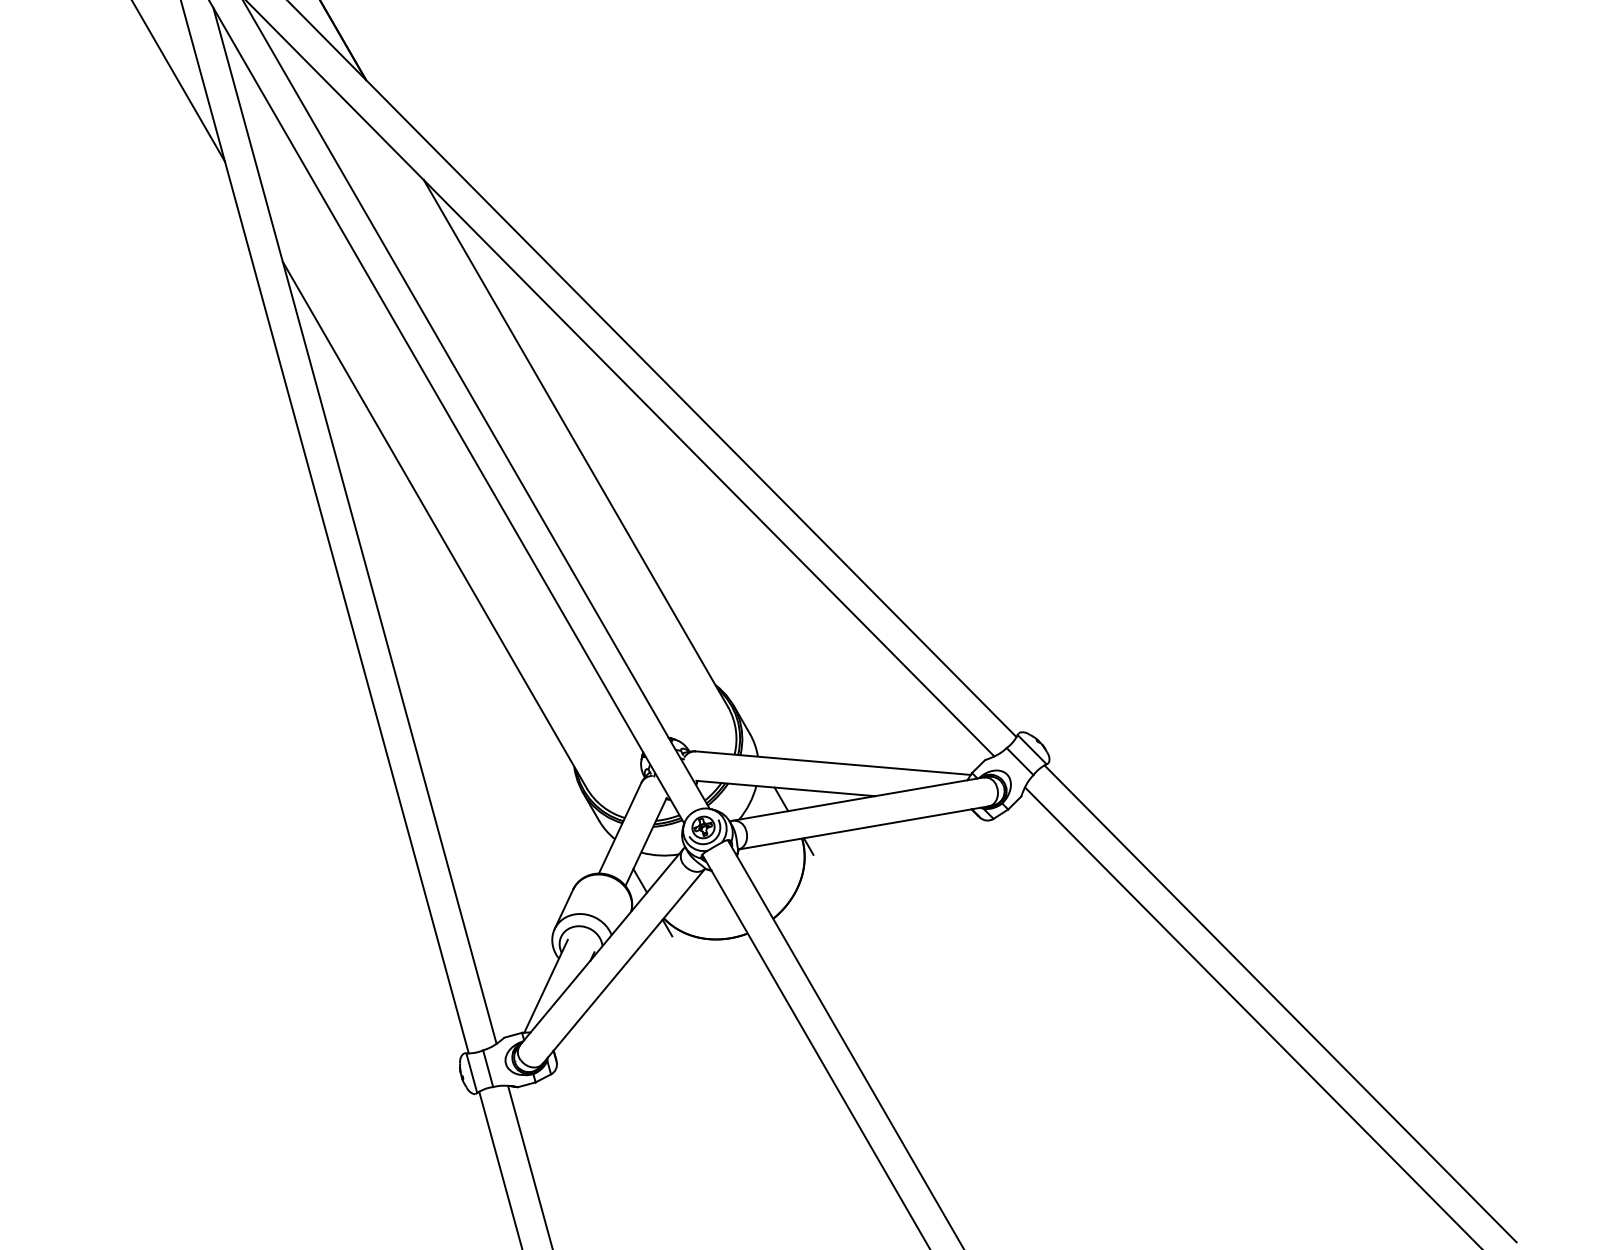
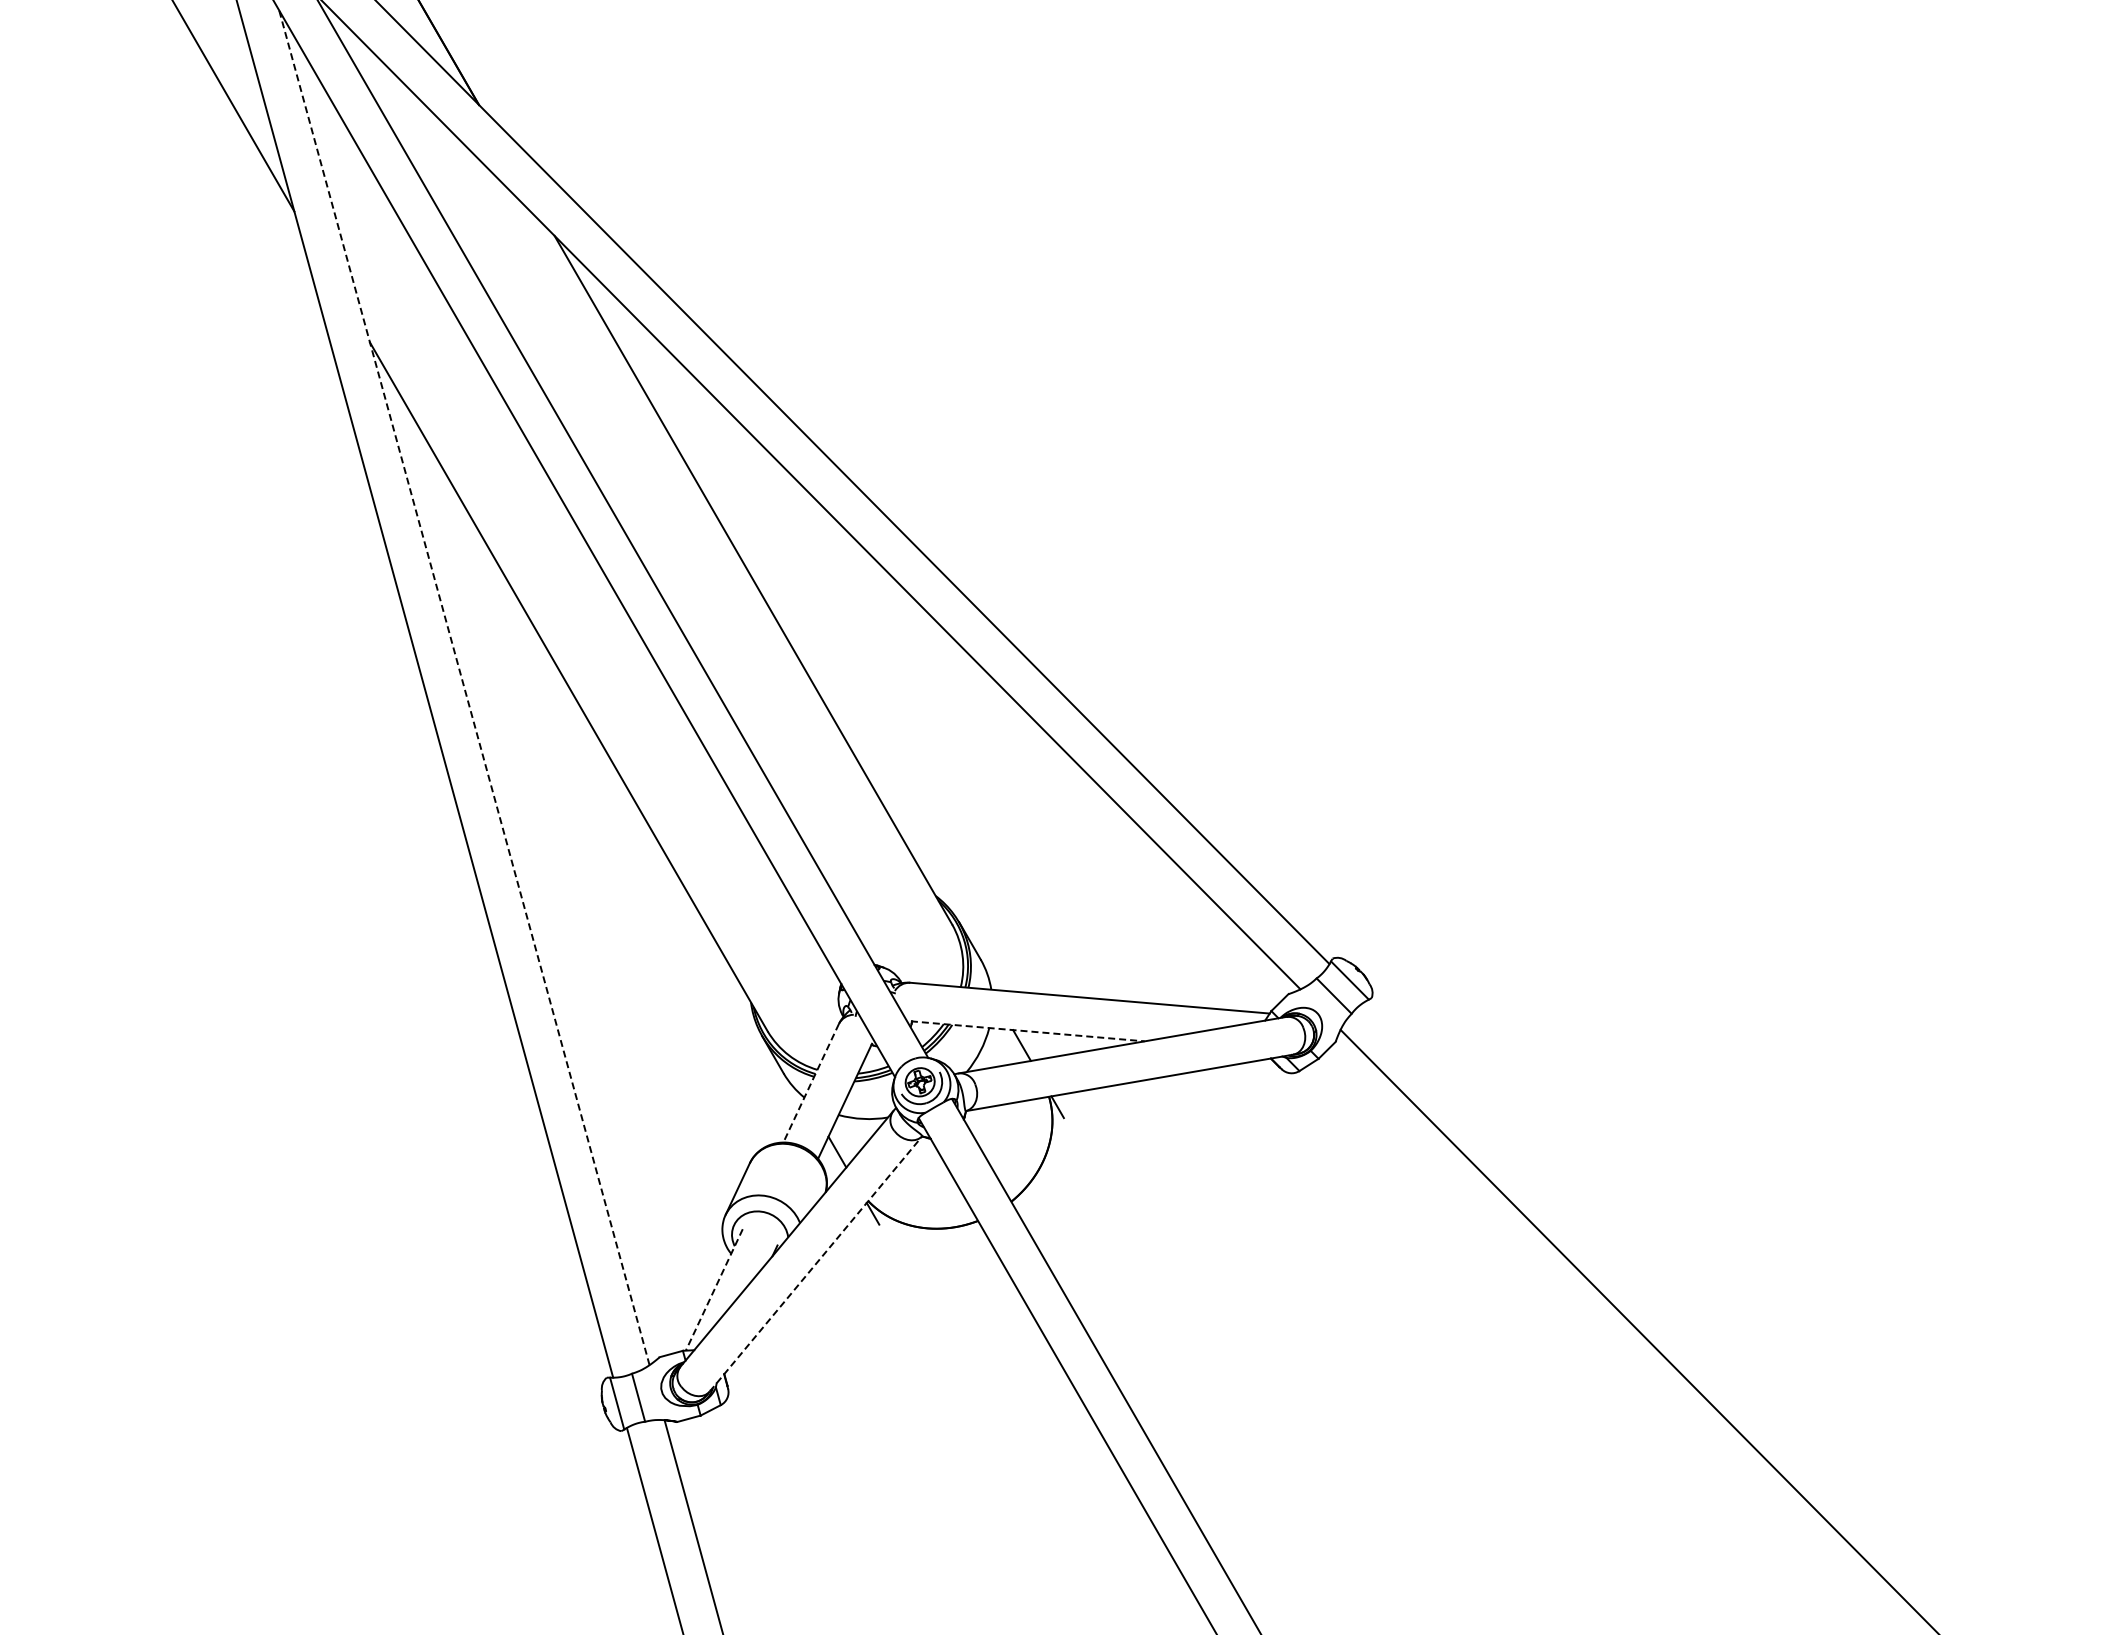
line: (355, 525) -> (464, 687), solid -> dashed
line: (786, 788) -> (1028, 1031), solid -> dashed
line: (620, 828) -> (811, 1083), solid -> dashed
line: (624, 966) -> (816, 1263), solid -> dashed
line: (546, 986) -> (714, 1290), solid -> dashed
line: (1280, 1003) -> (1674, 1312), removed

